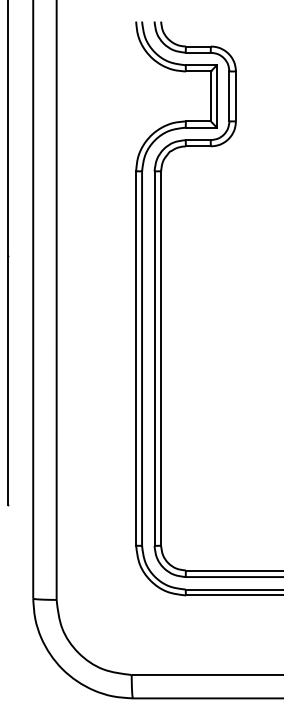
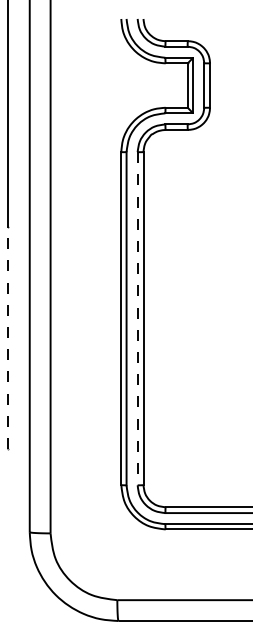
line: (154, 359) -> (137, 319), solid -> dashed
line: (8, 380) -> (7, 338), solid -> dashed

